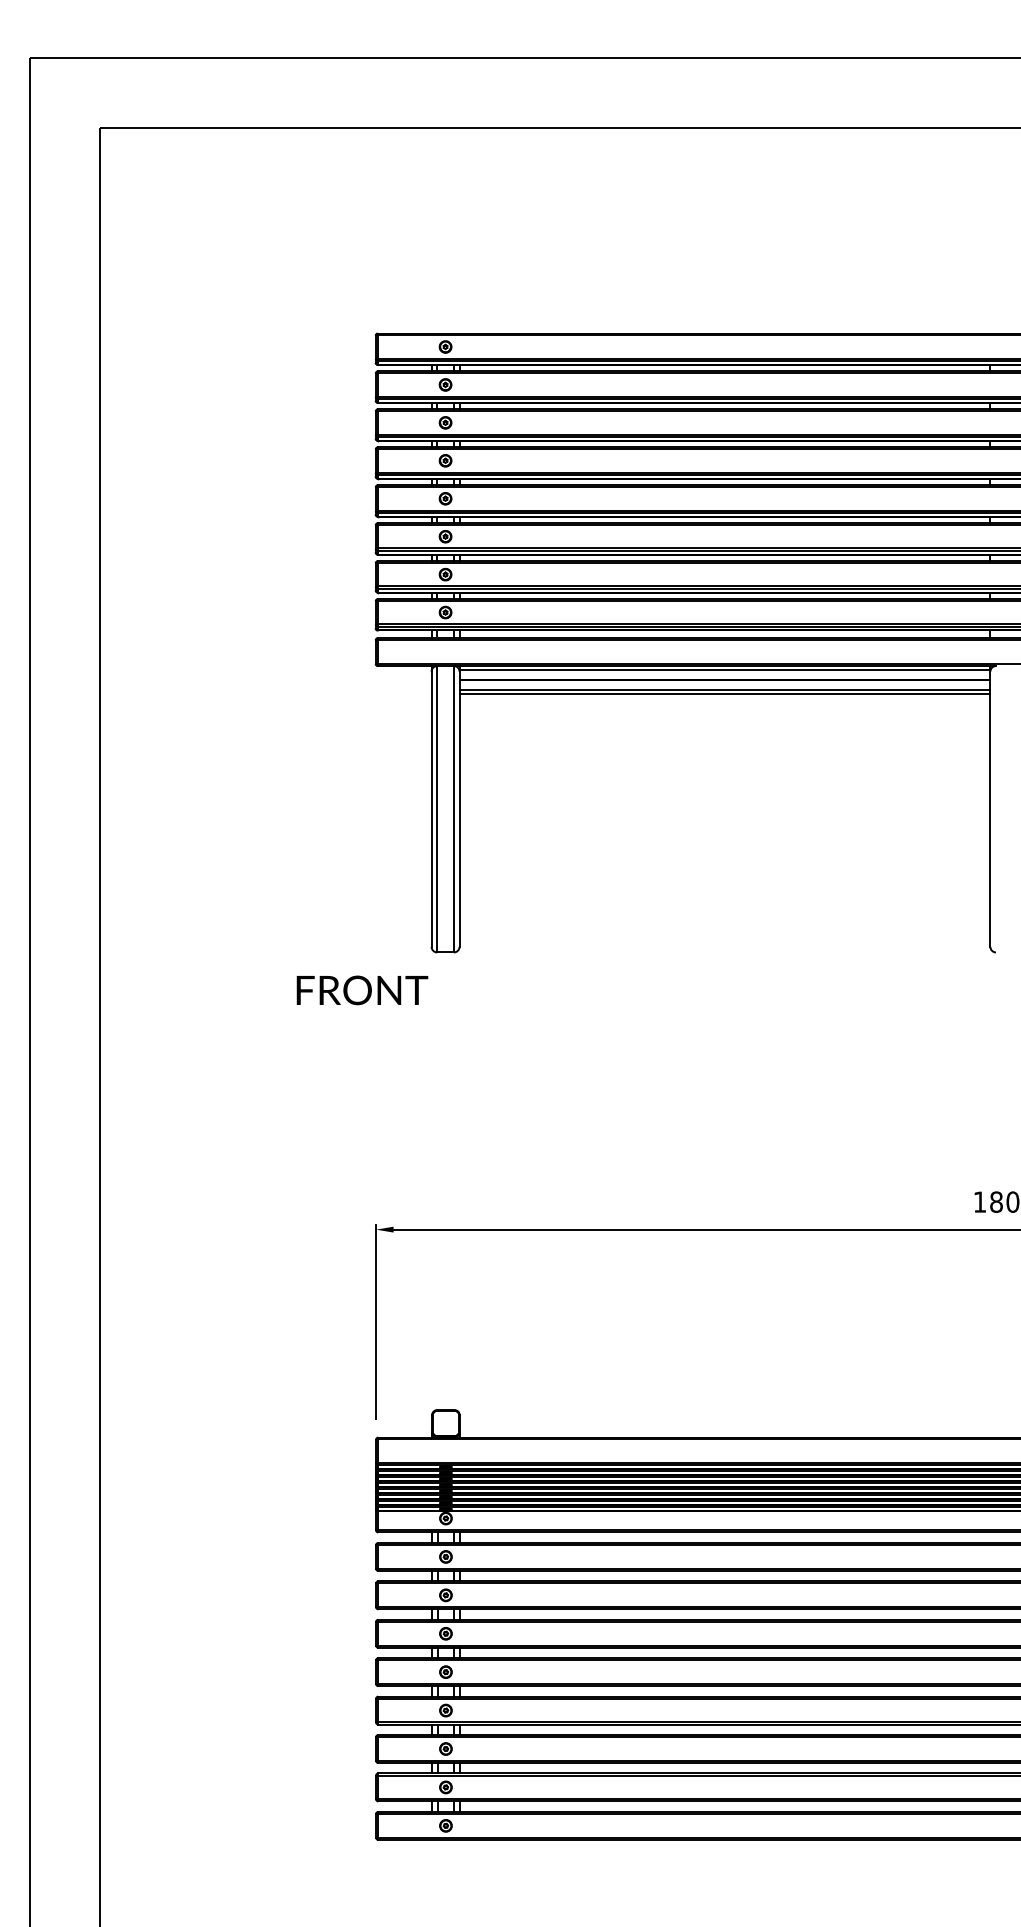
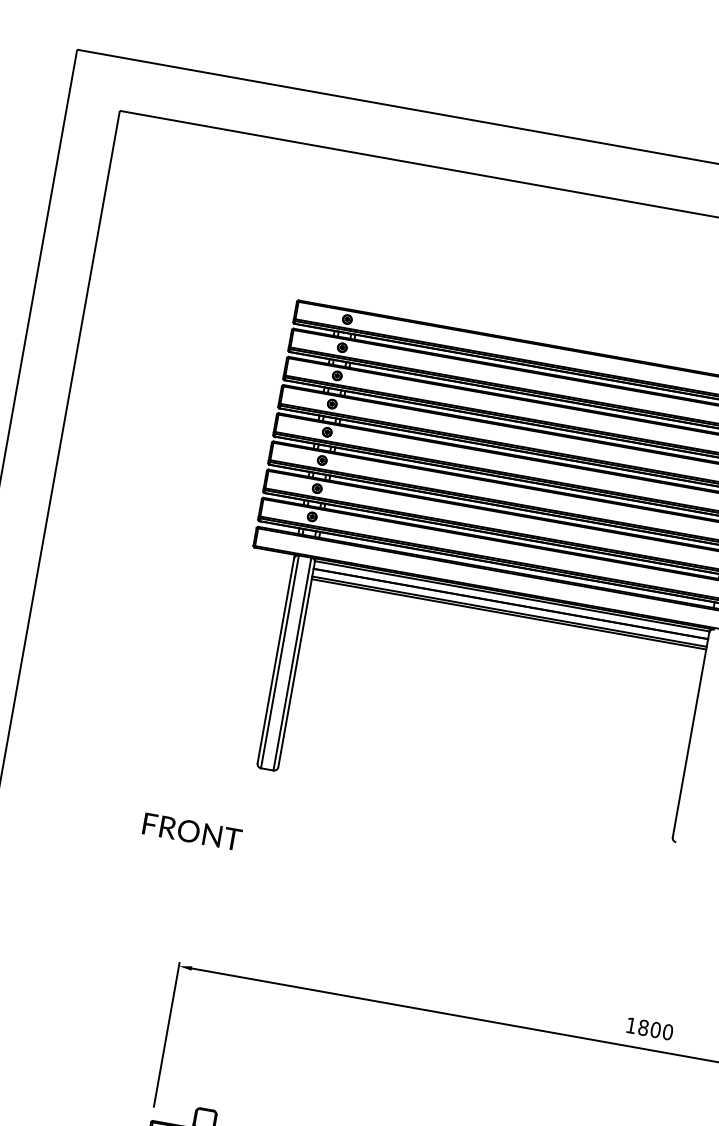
text: (362, 990) -> (192, 832), moved

